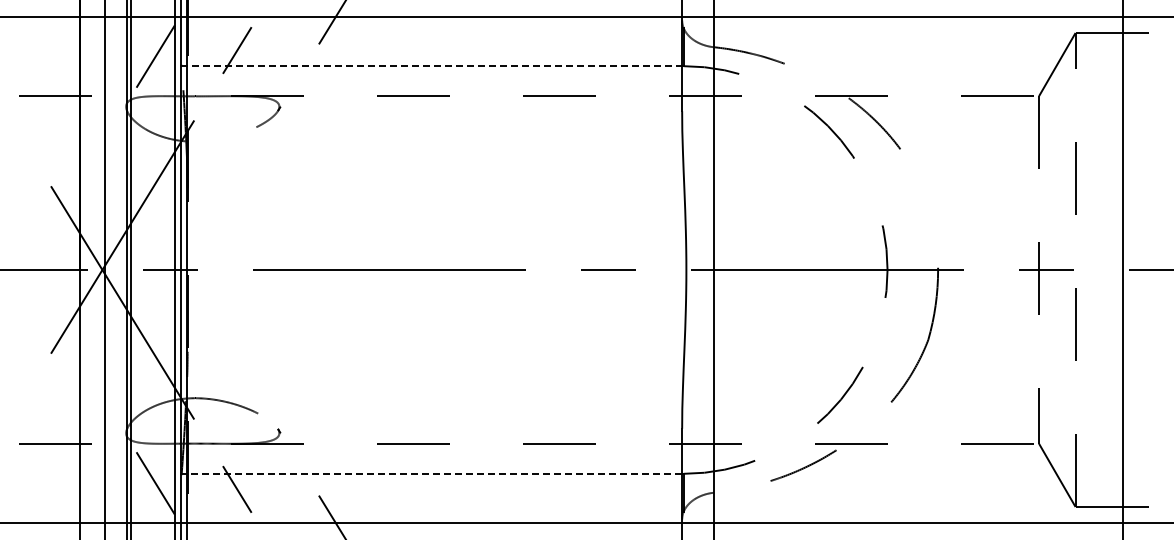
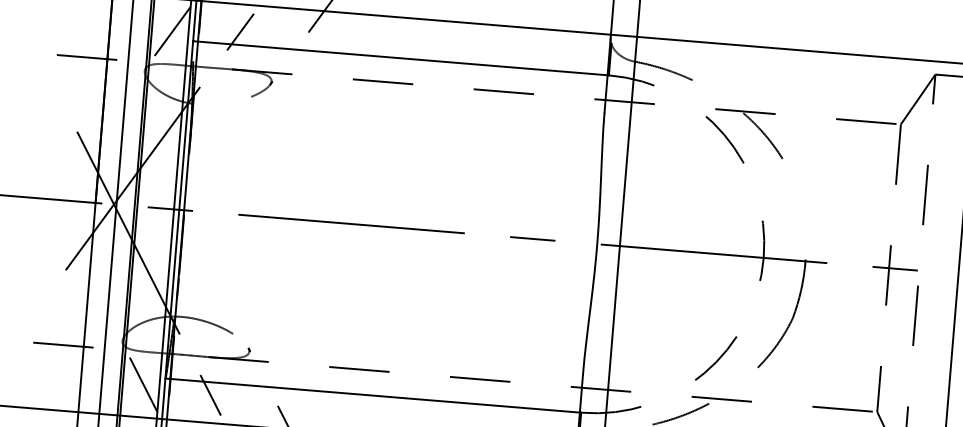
line: (432, 66) -> (400, 58), dashed -> solid
line: (431, 473) -> (372, 395), dashed -> solid

